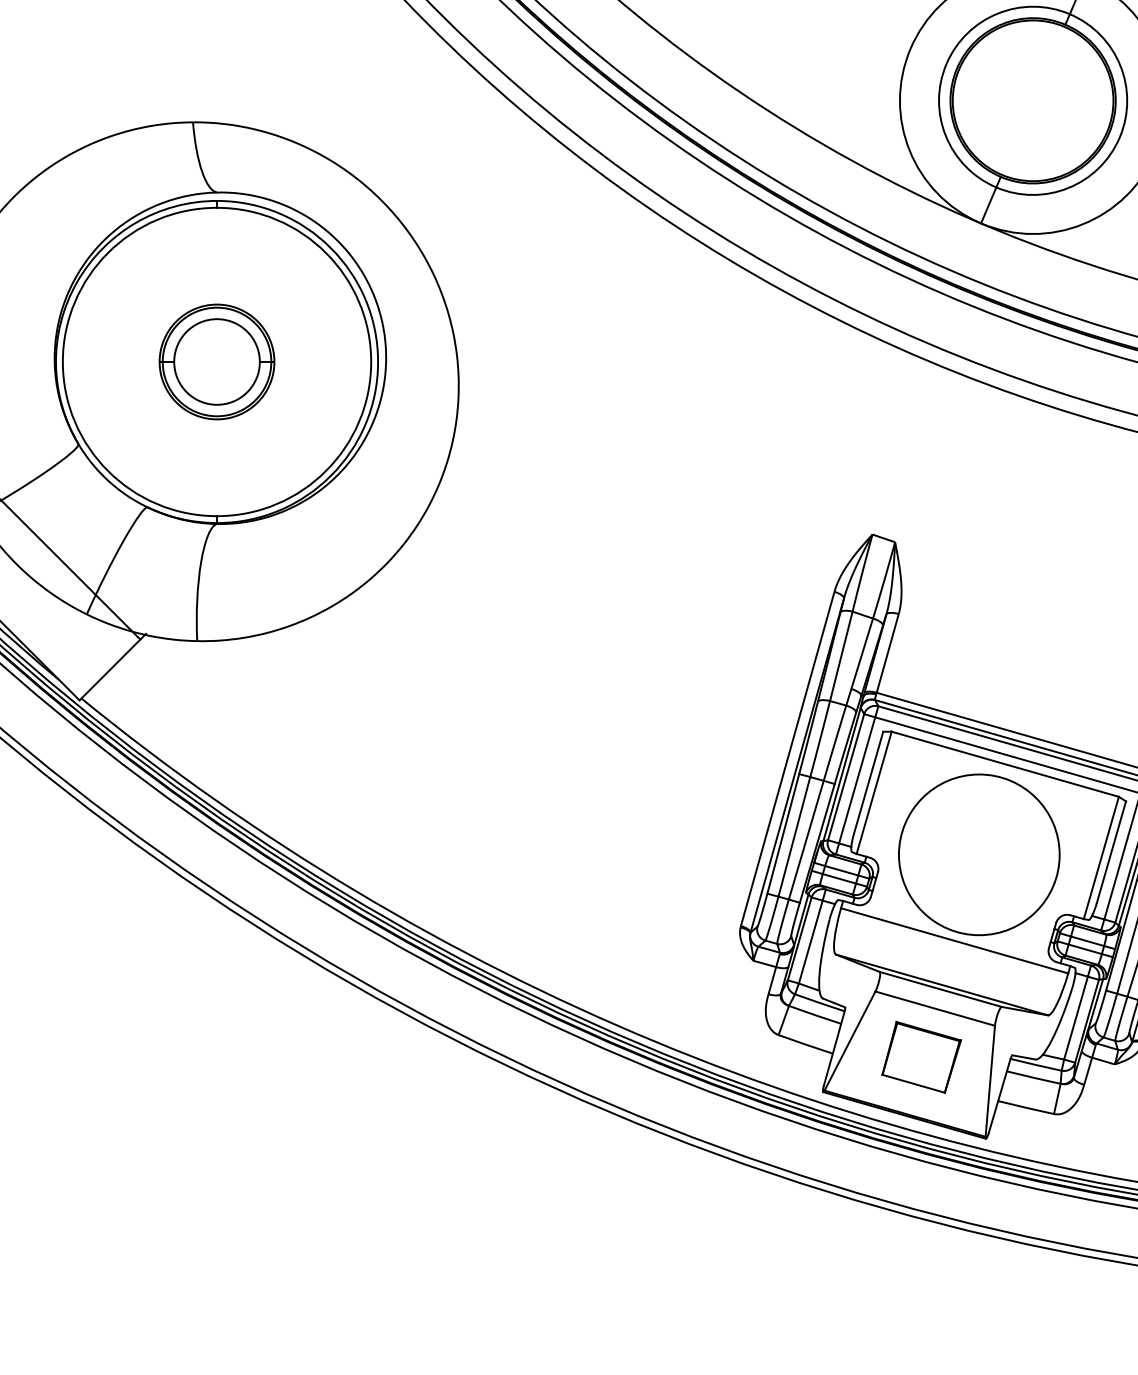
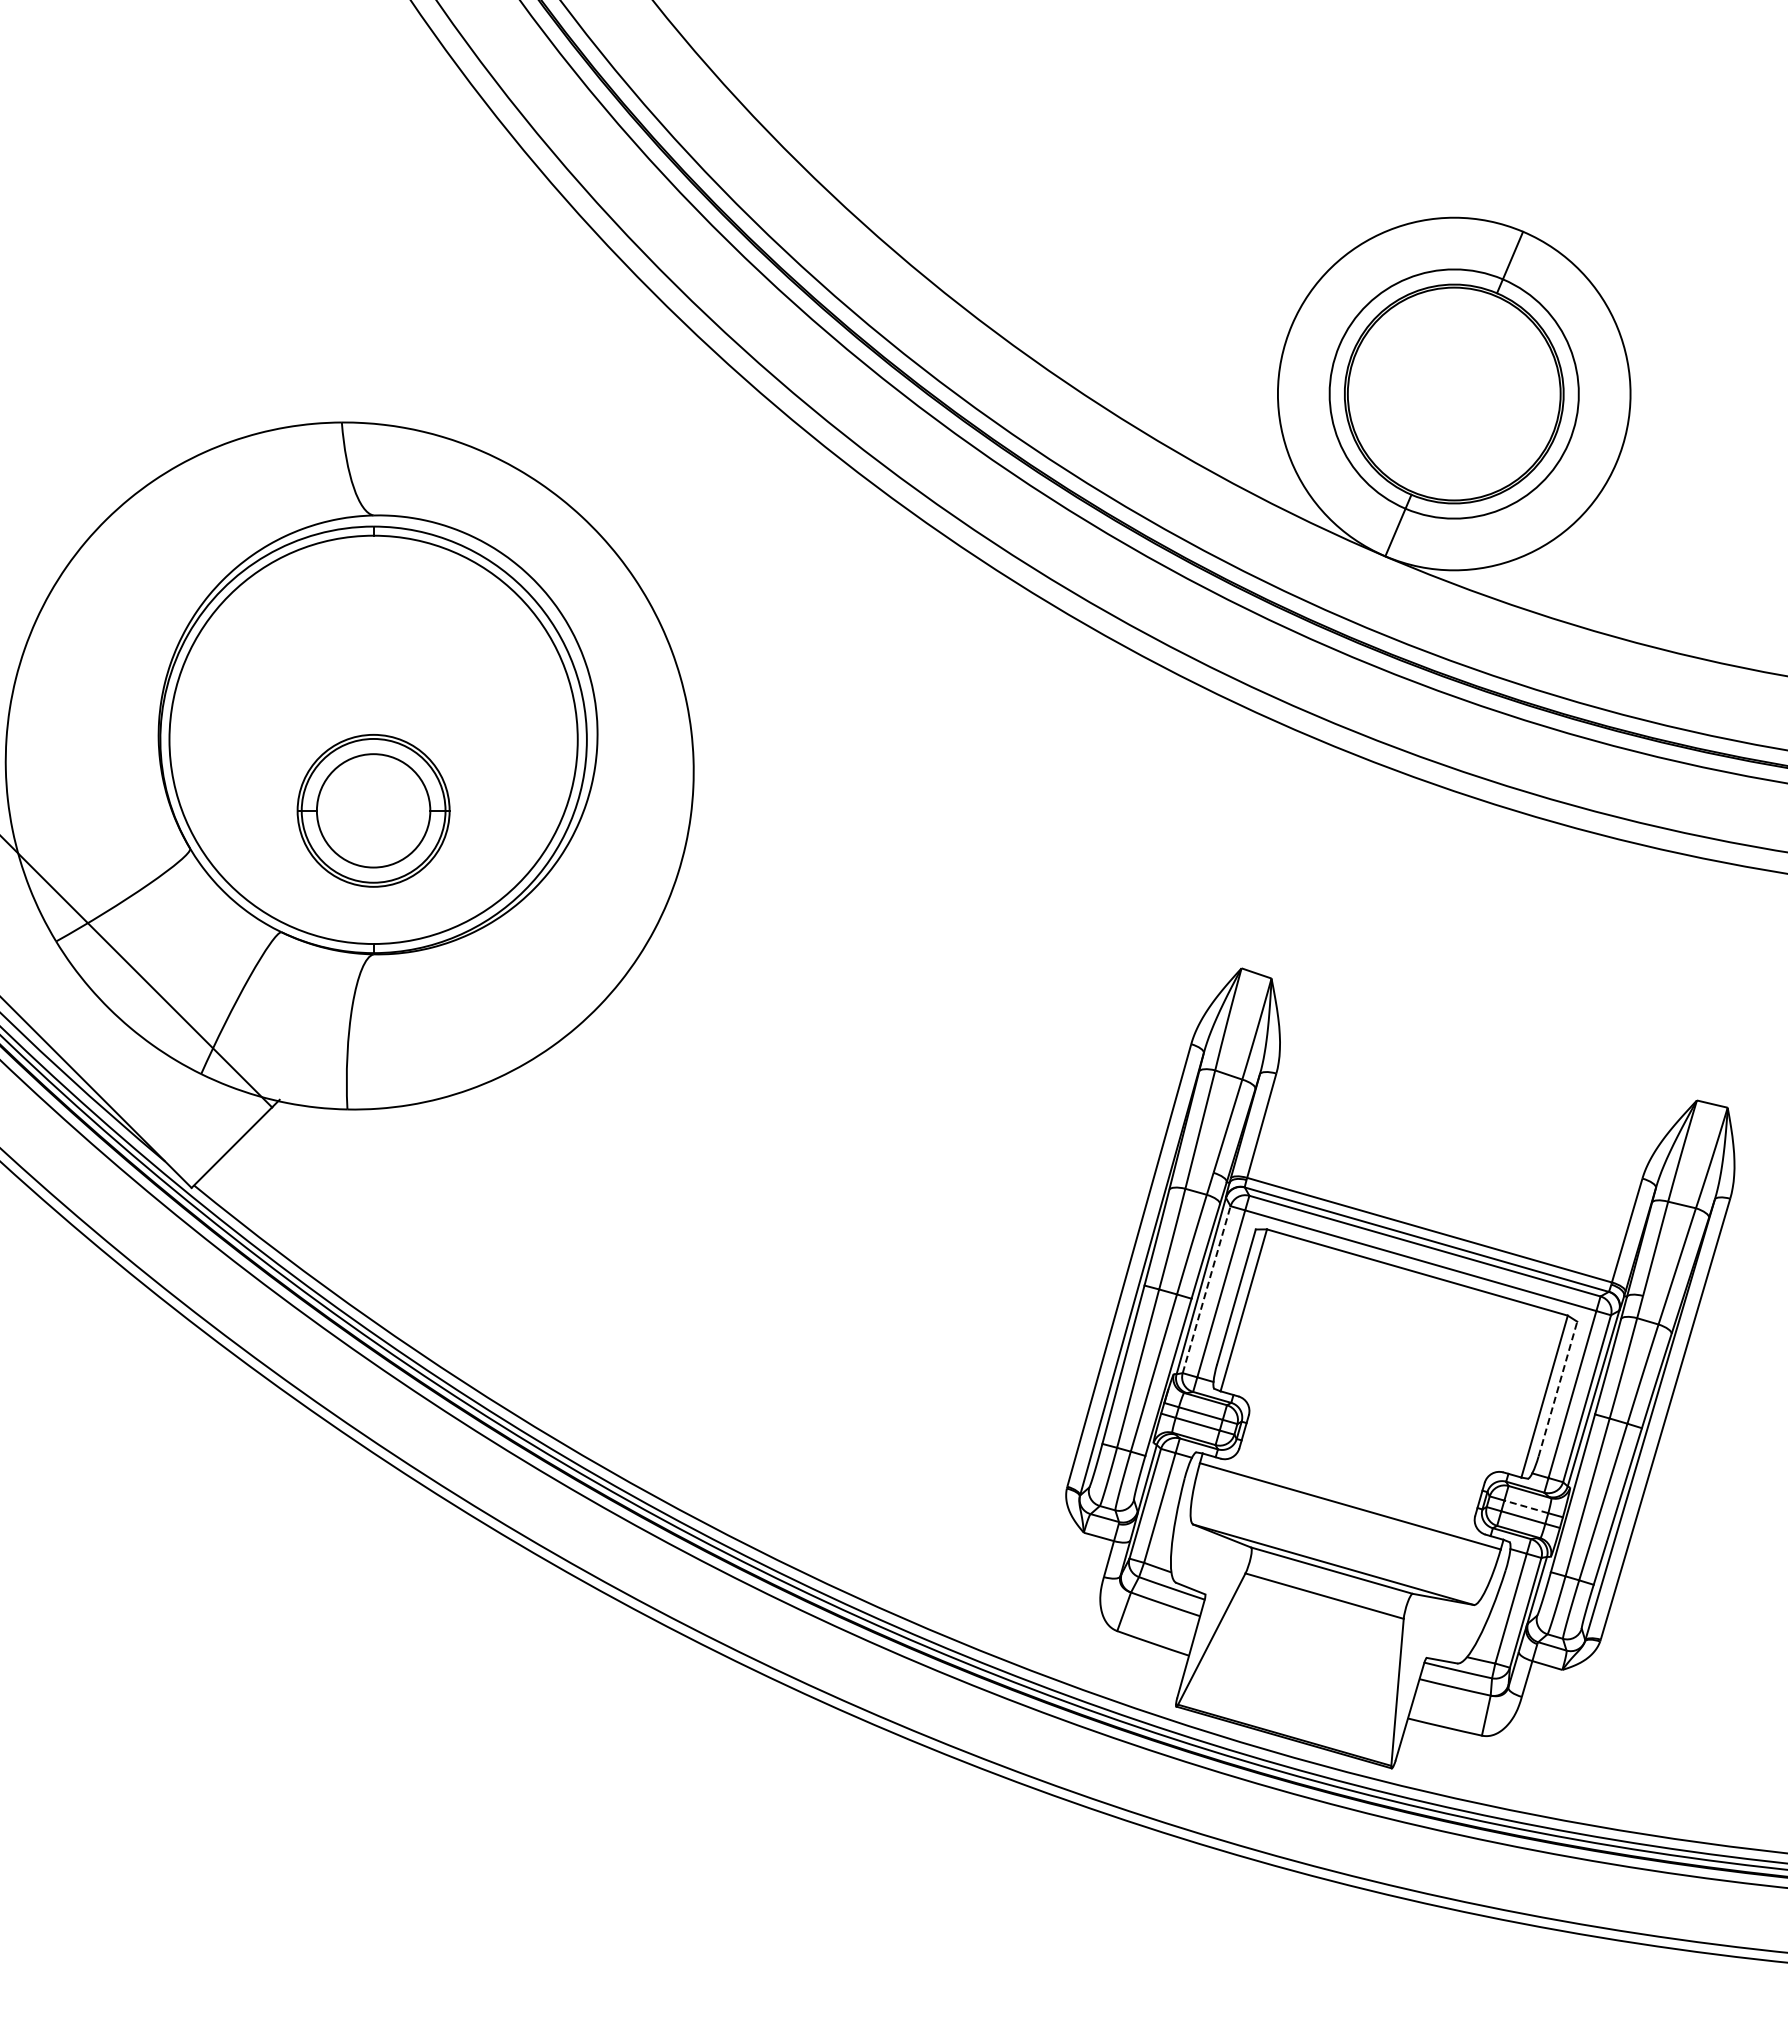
part: (216, 361) -> (373, 810), moved
line: (846, 777) -> (1206, 1289), solid -> dashed
line: (1111, 851) -> (1558, 1388), solid -> dashed
circle: (978, 854) -> (1382, 1392), removed
line: (1087, 940) -> (1526, 1506), solid -> dashed
part: (921, 1057) -> (1306, 1660), removed

